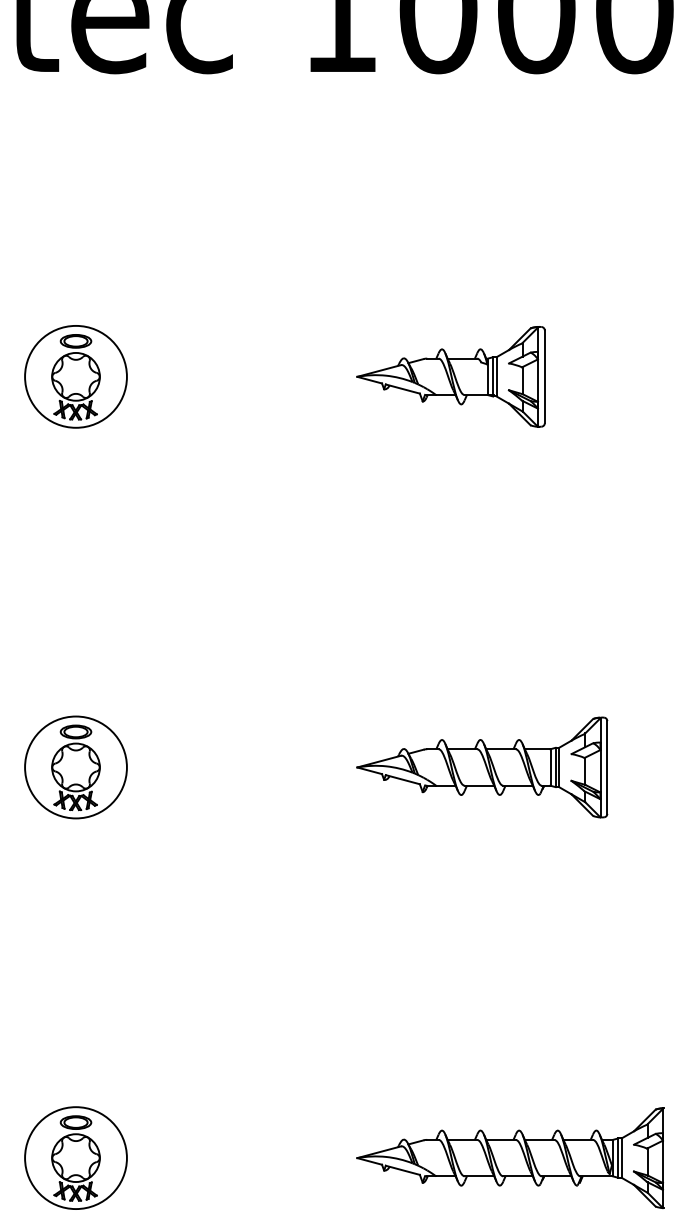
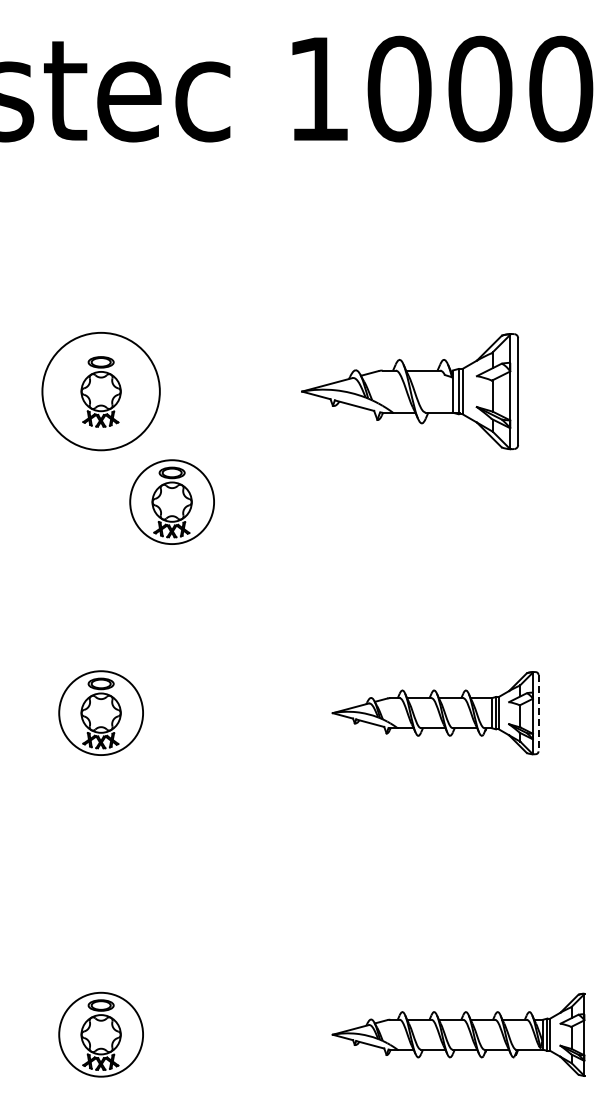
circle: (76, 376) -> (101, 391), size x1.4
part: (450, 376) -> (409, 391), size x1.4
part: (161, 510) -> (171, 501), added
line: (607, 767) -> (538, 713), solid -> dashed

